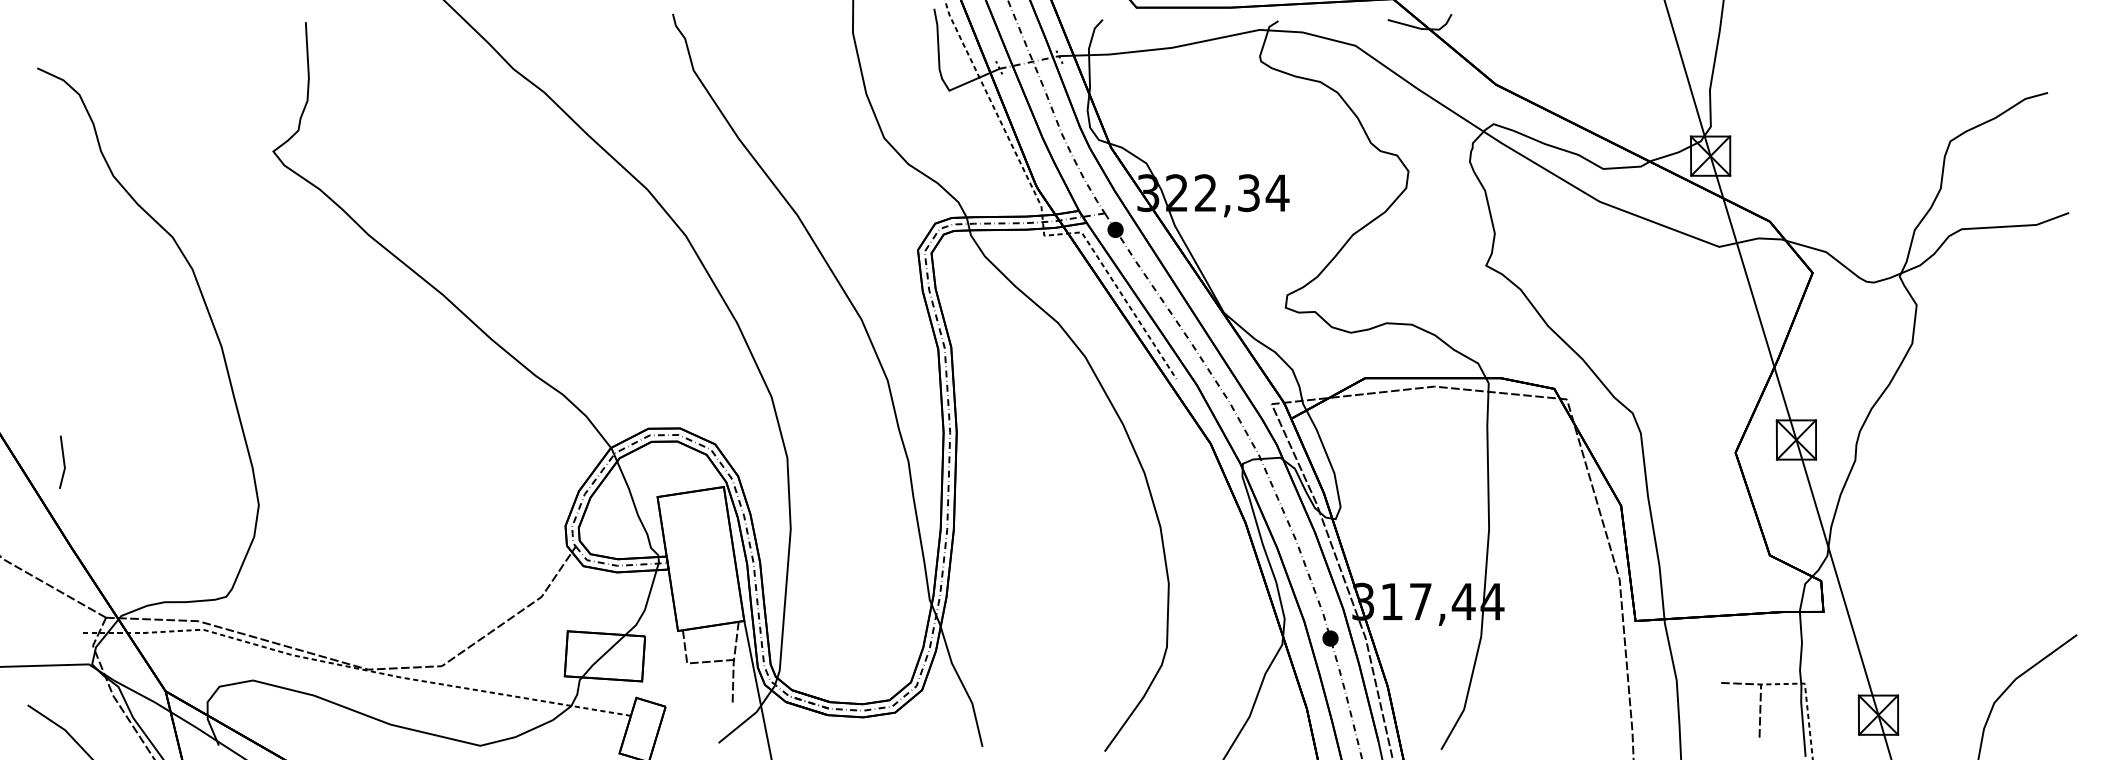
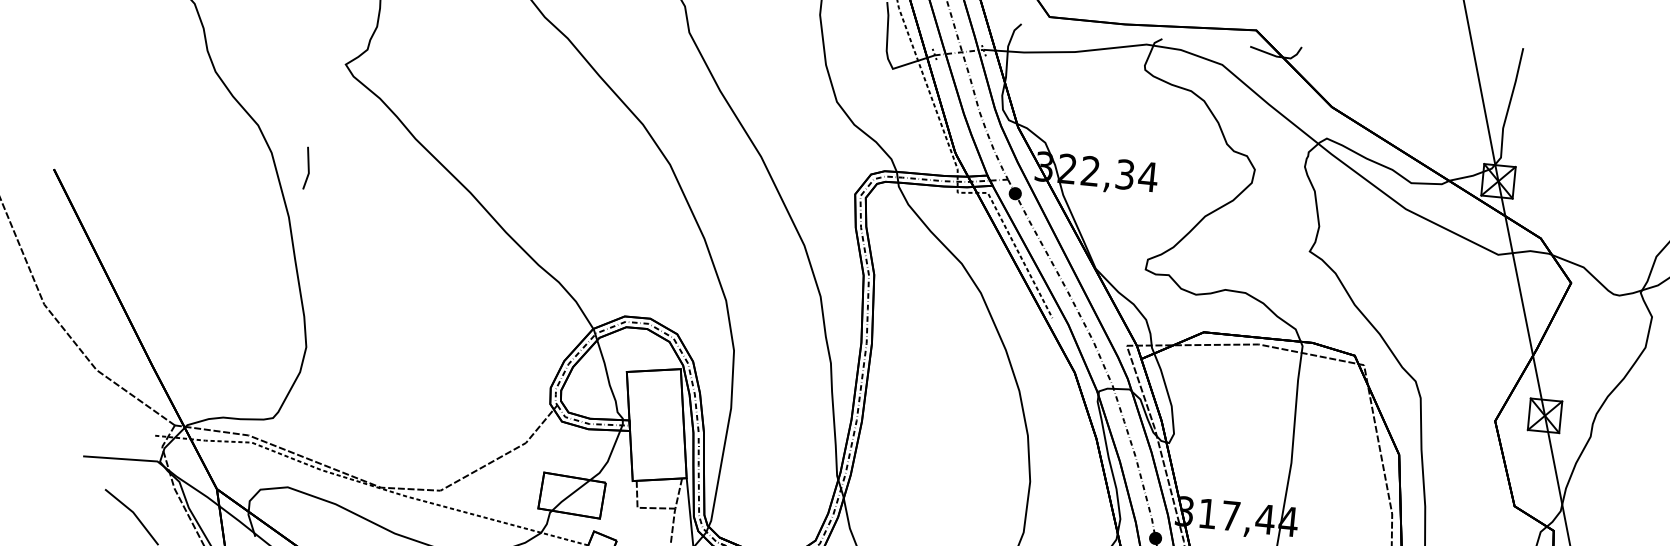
line: (63, 461) -> (308, 167), moved

